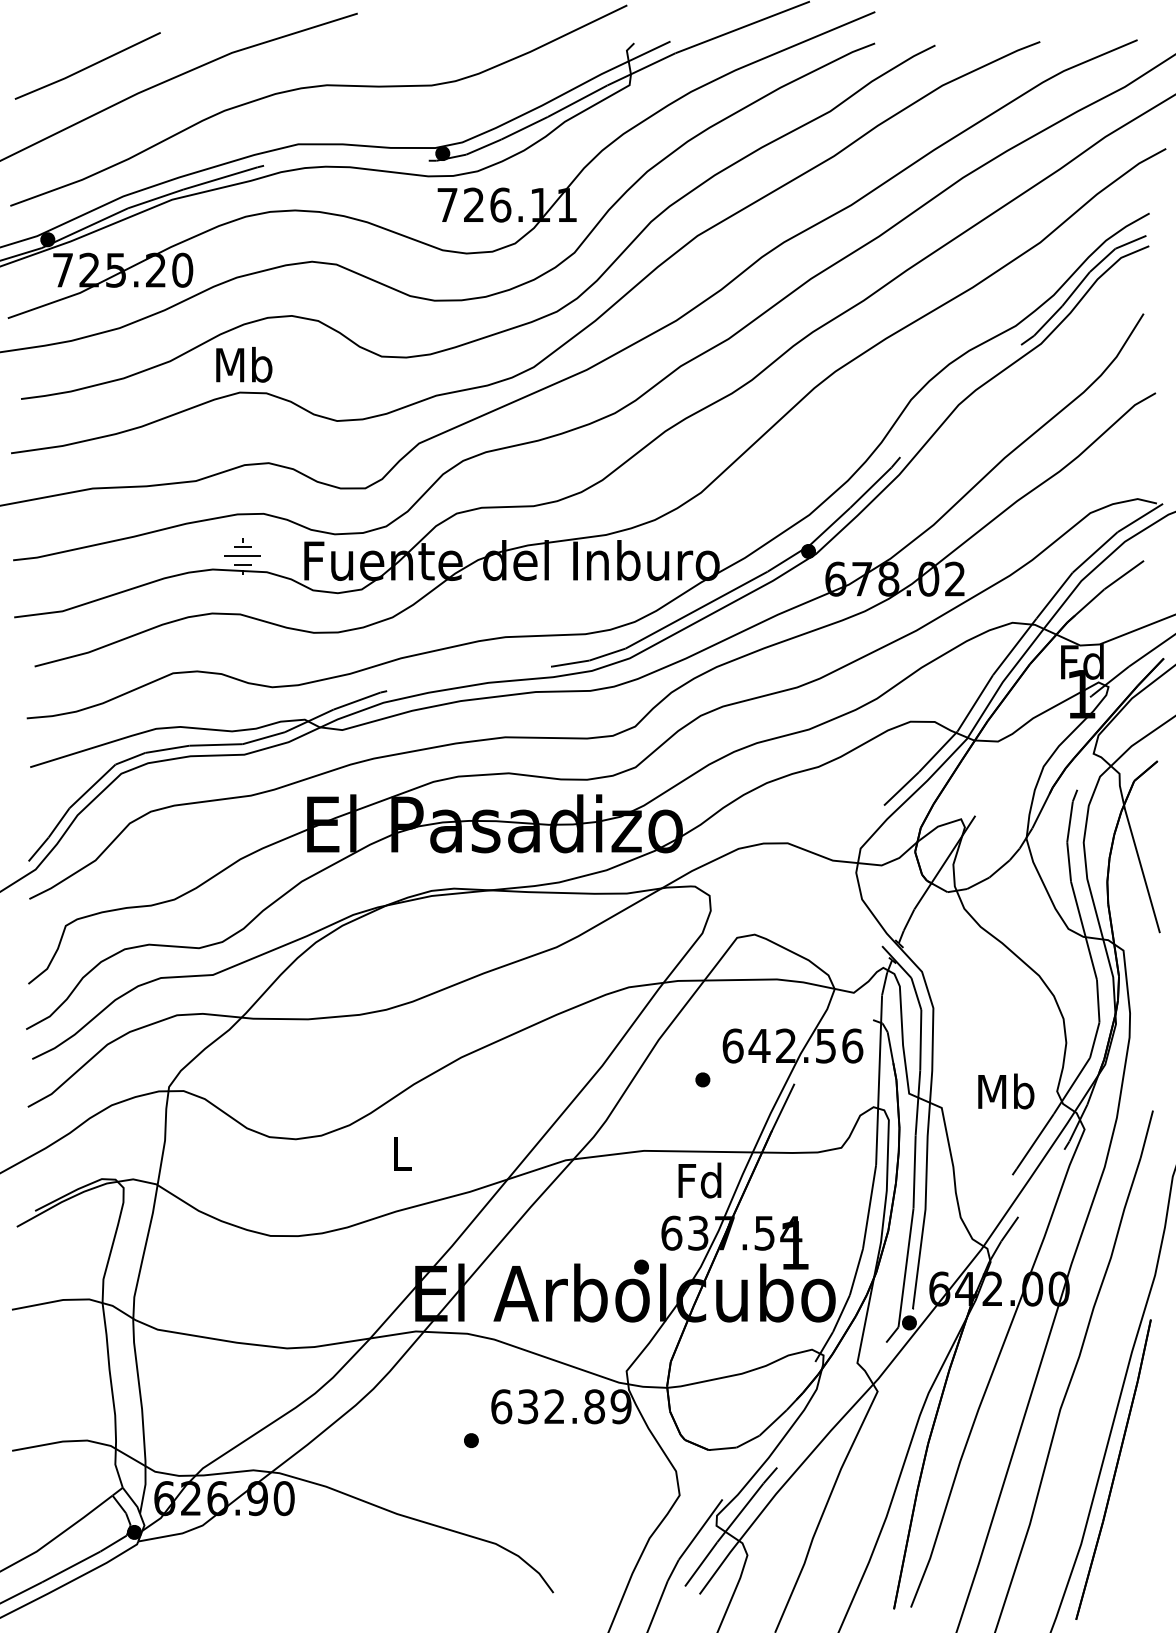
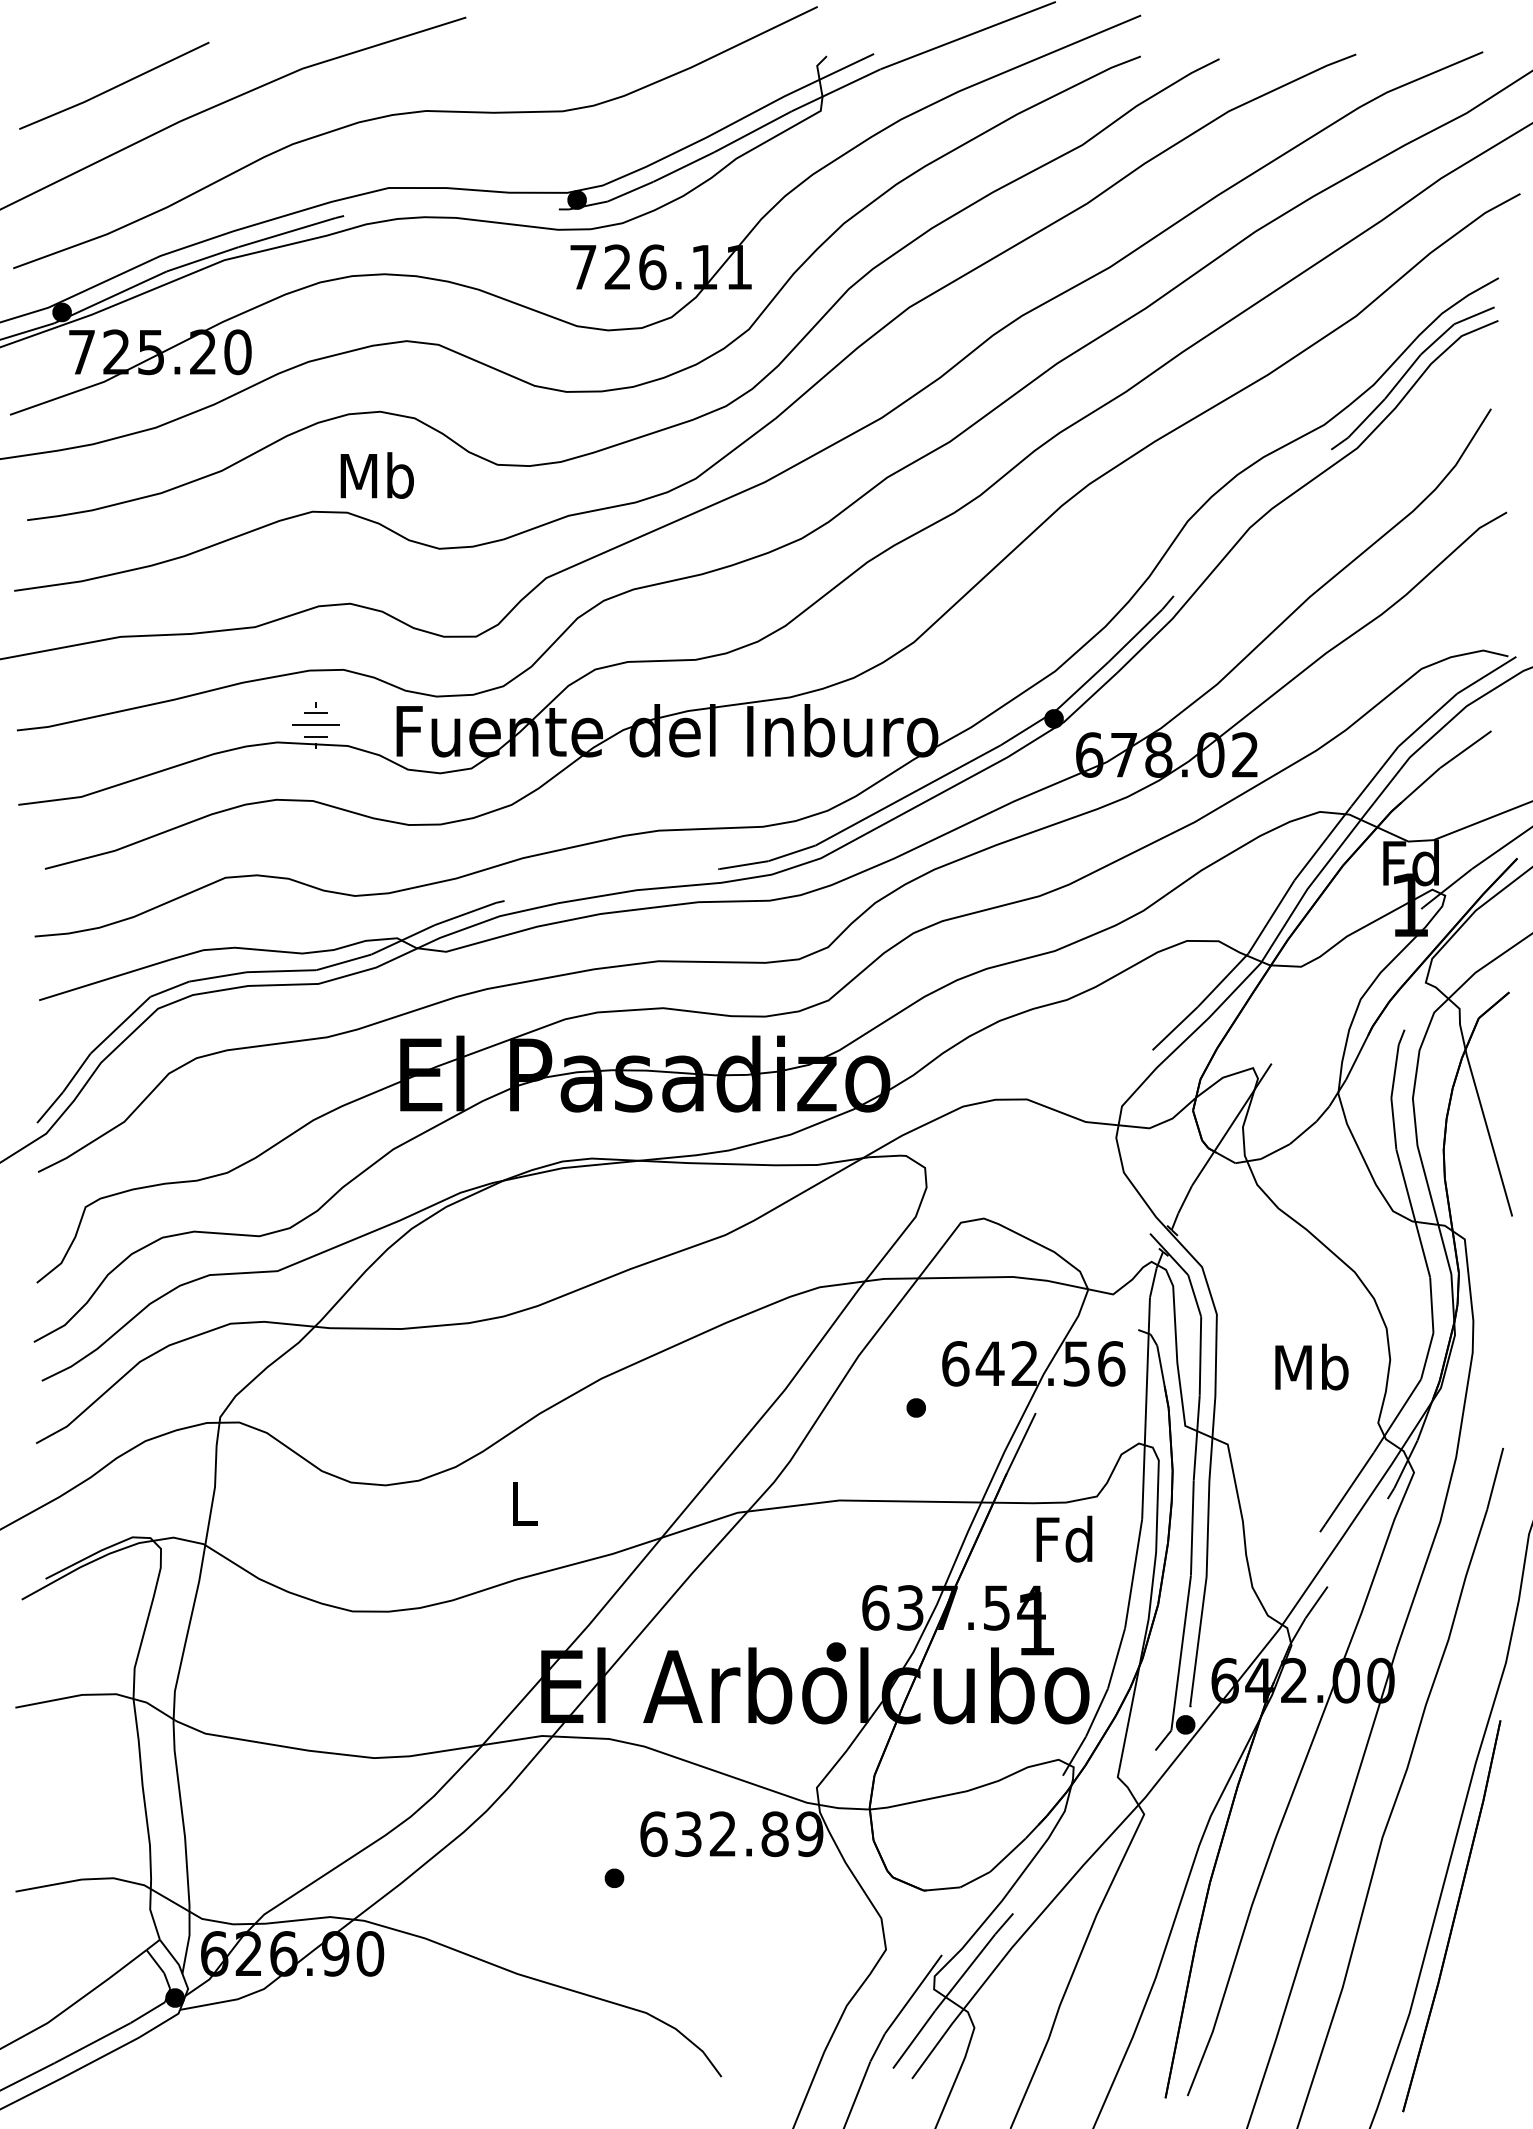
text: (243, 364) -> (376, 475), moved
text: (1005, 1091) -> (1311, 1366), moved
text: (699, 1180) -> (1064, 1538), moved

